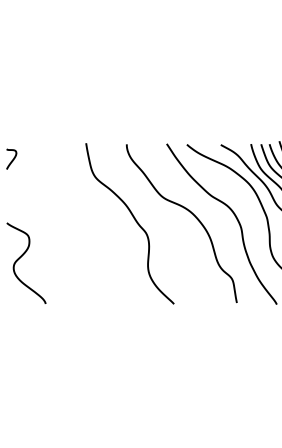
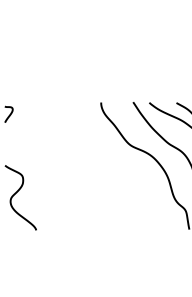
curve: (134, 220) -> (107, 163), removed

